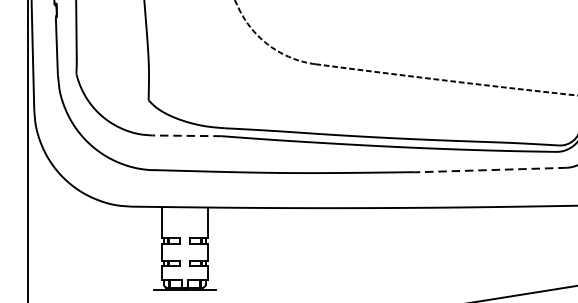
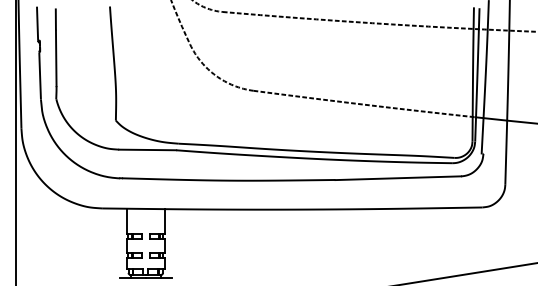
line: (186, 135) -> (147, 149), dashed -> solid
line: (490, 170) -> (398, 178), dashed -> solid

